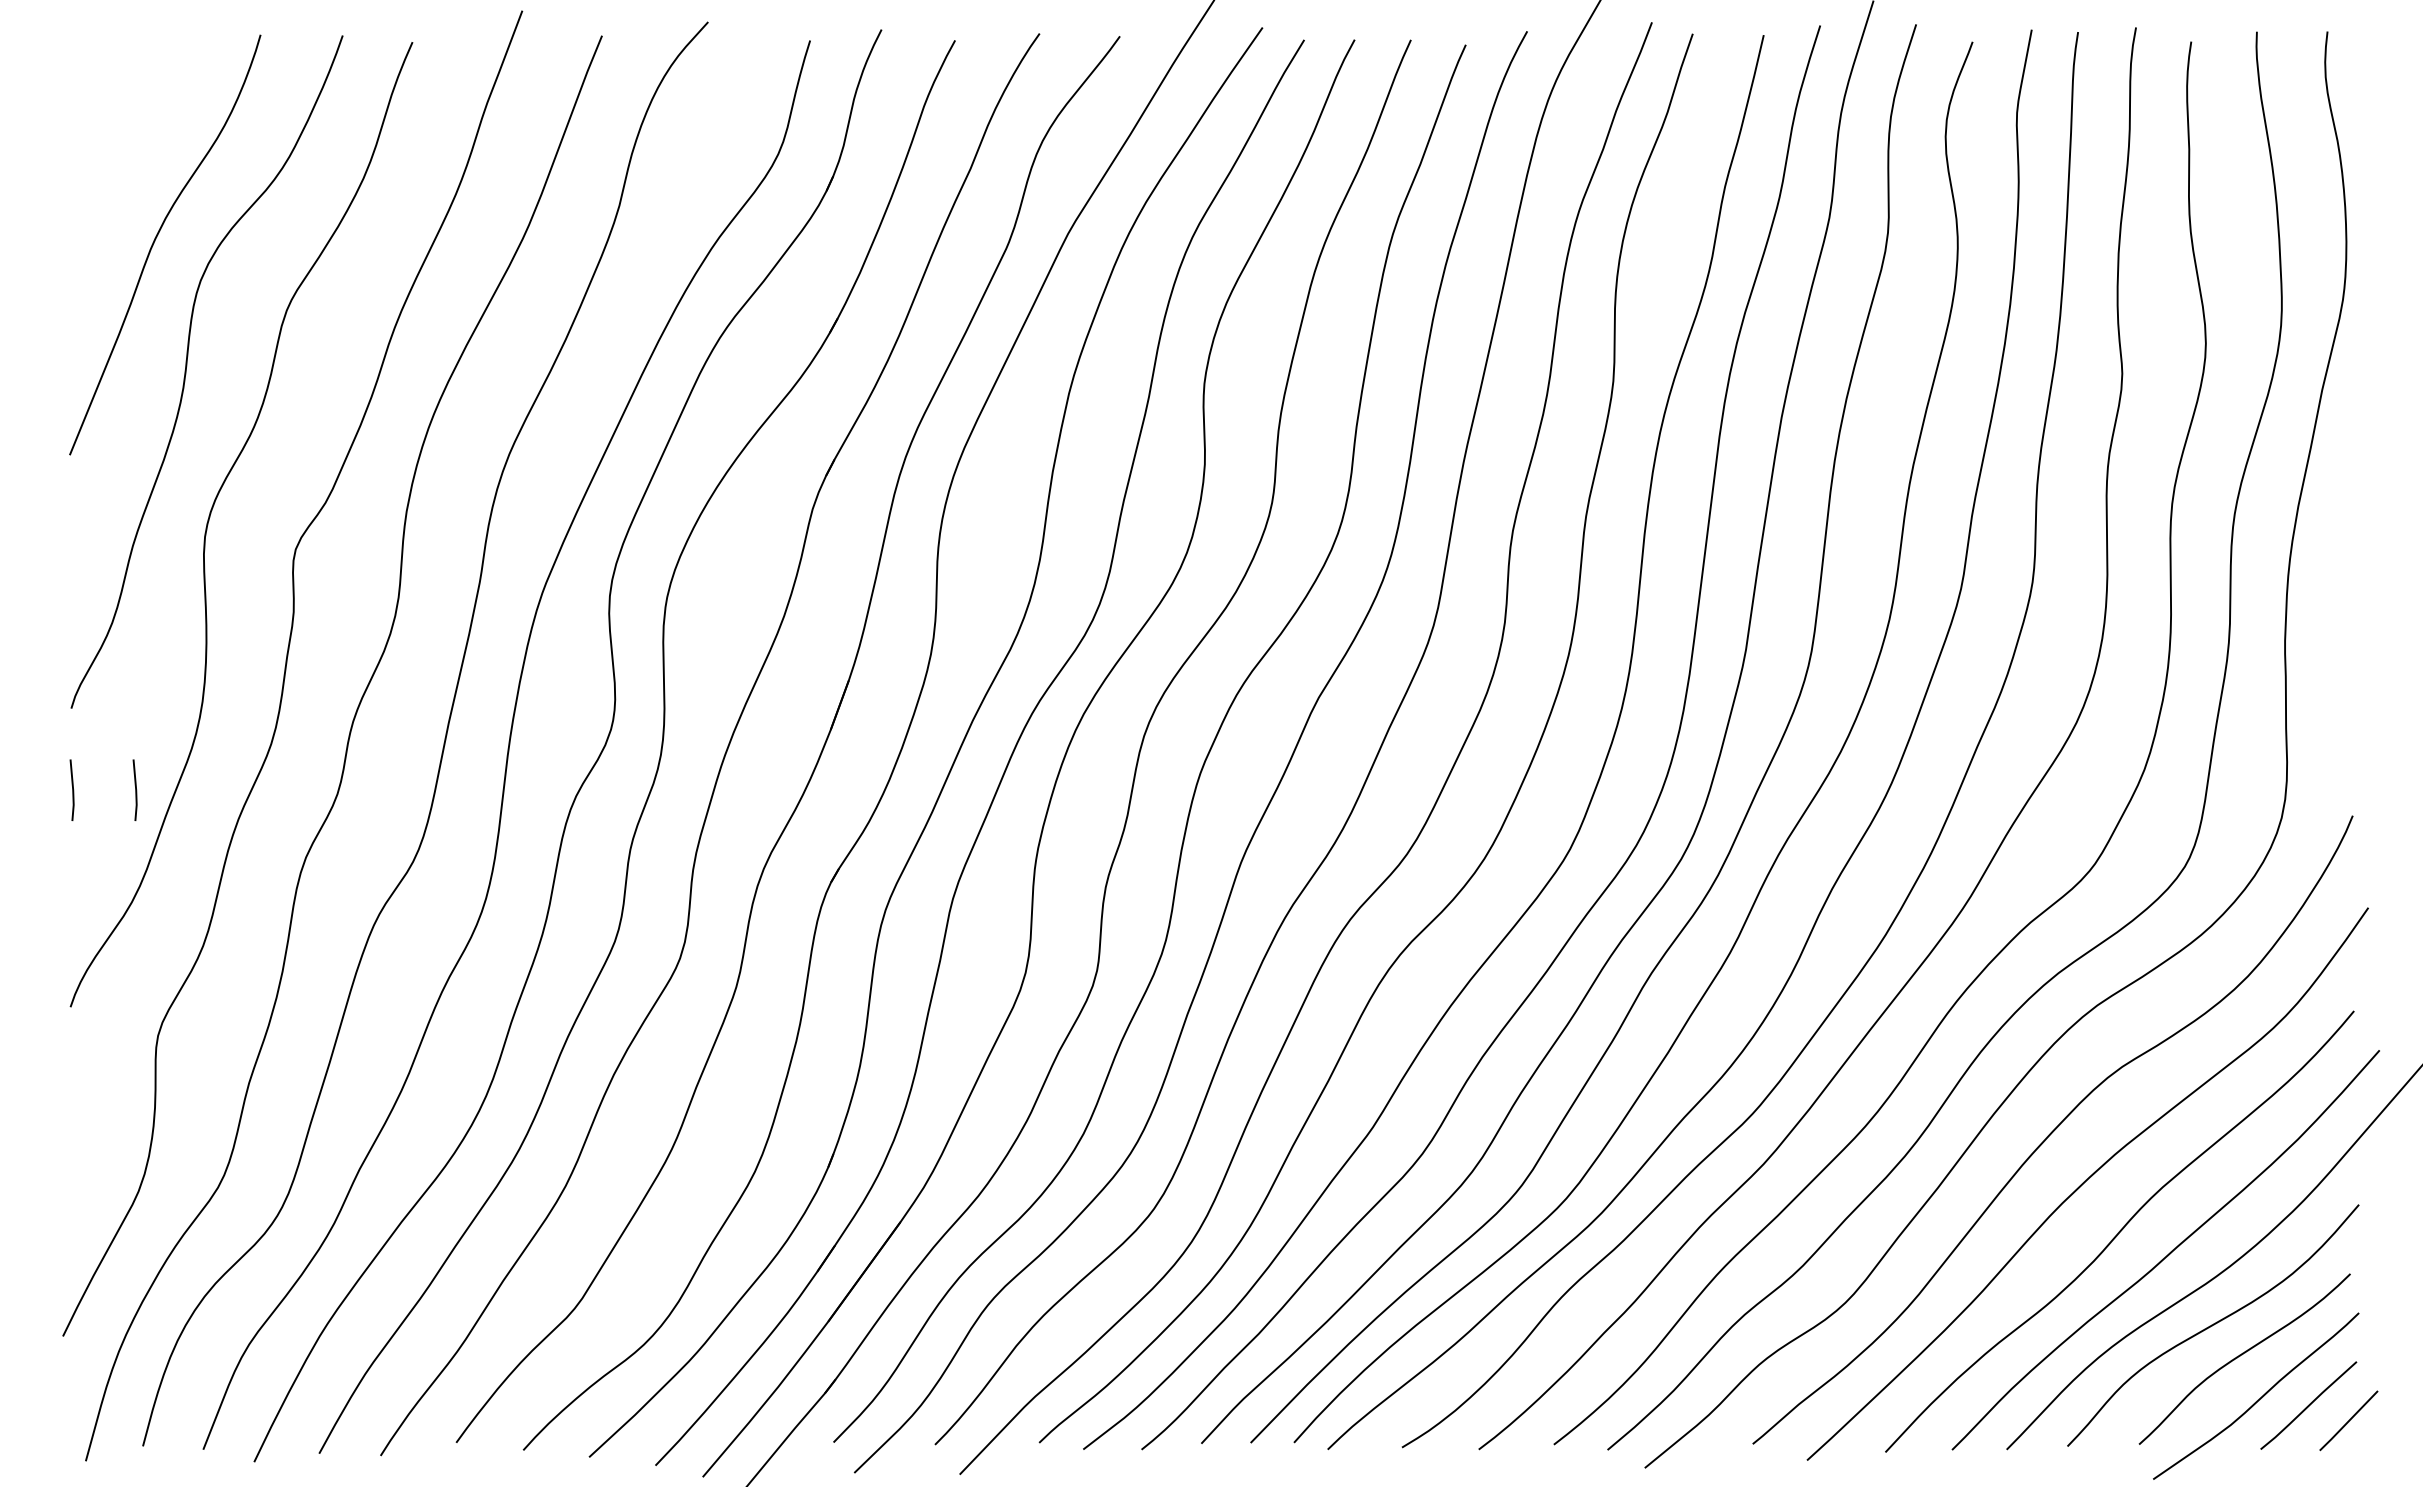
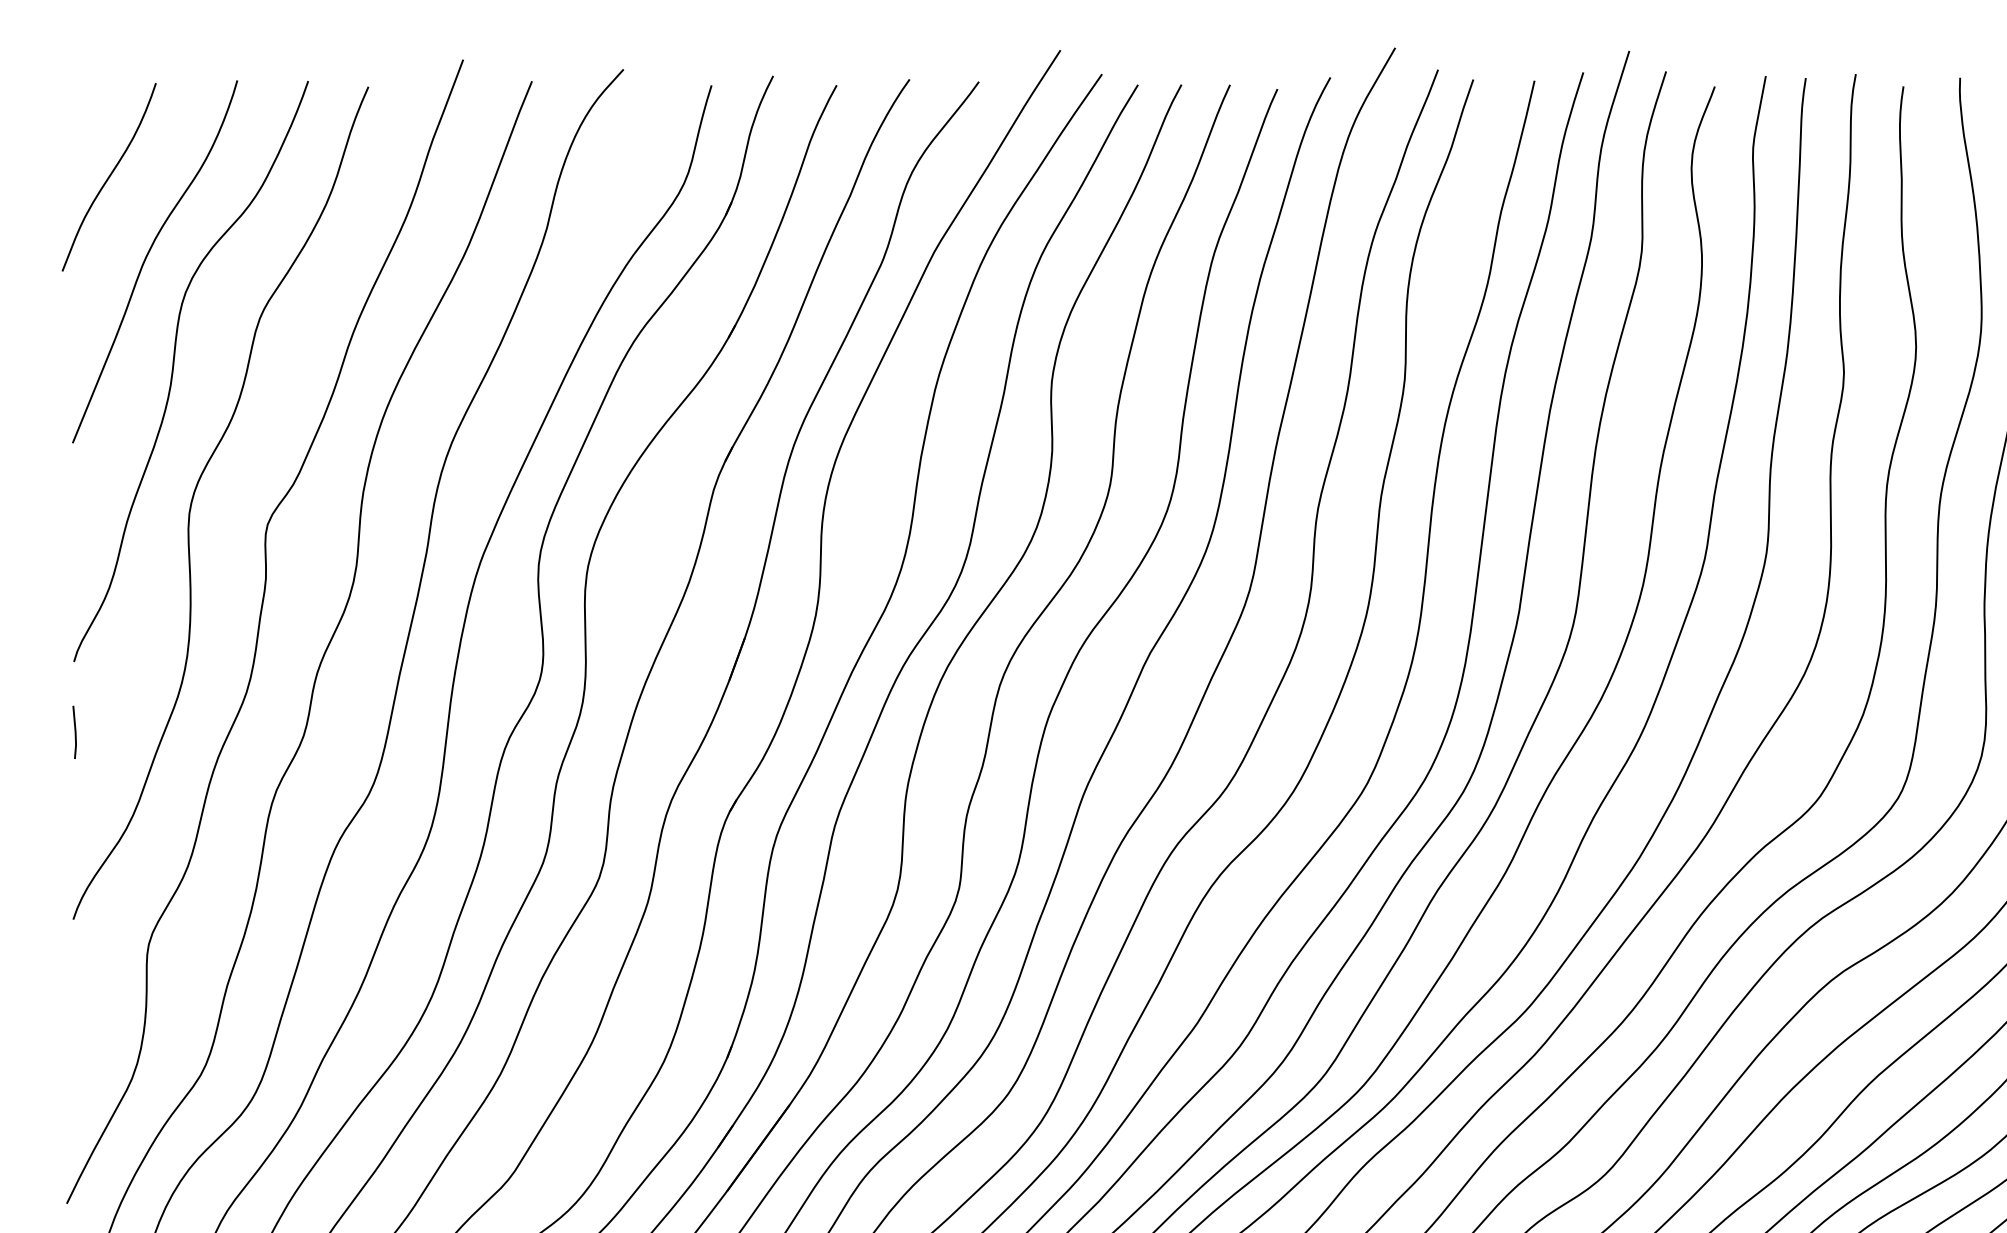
curve: (112, 146) -> (109, 176), added
line: (135, 789) -> (129, 731), removed

